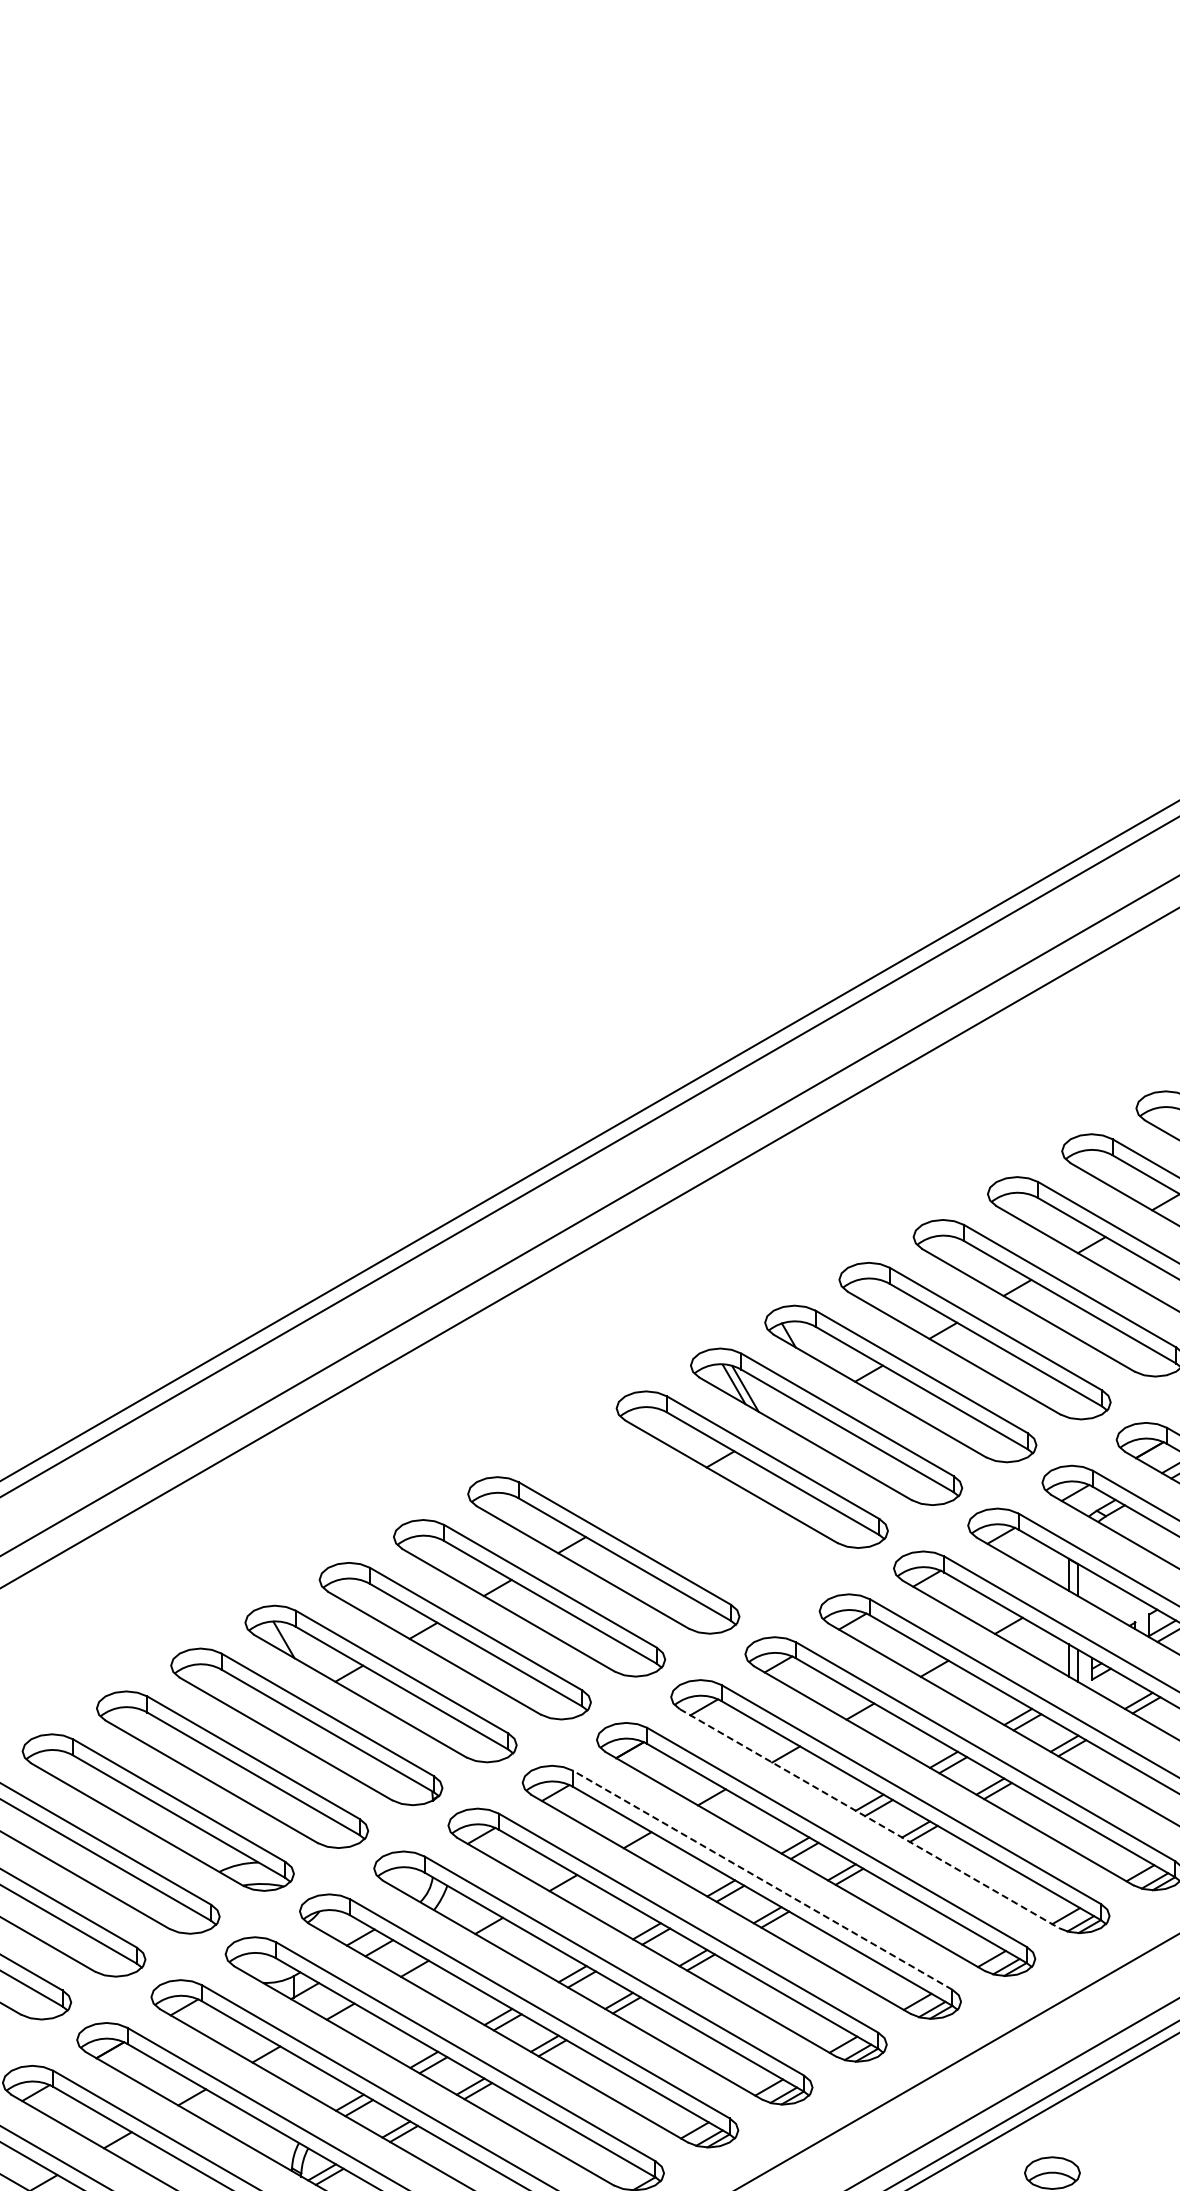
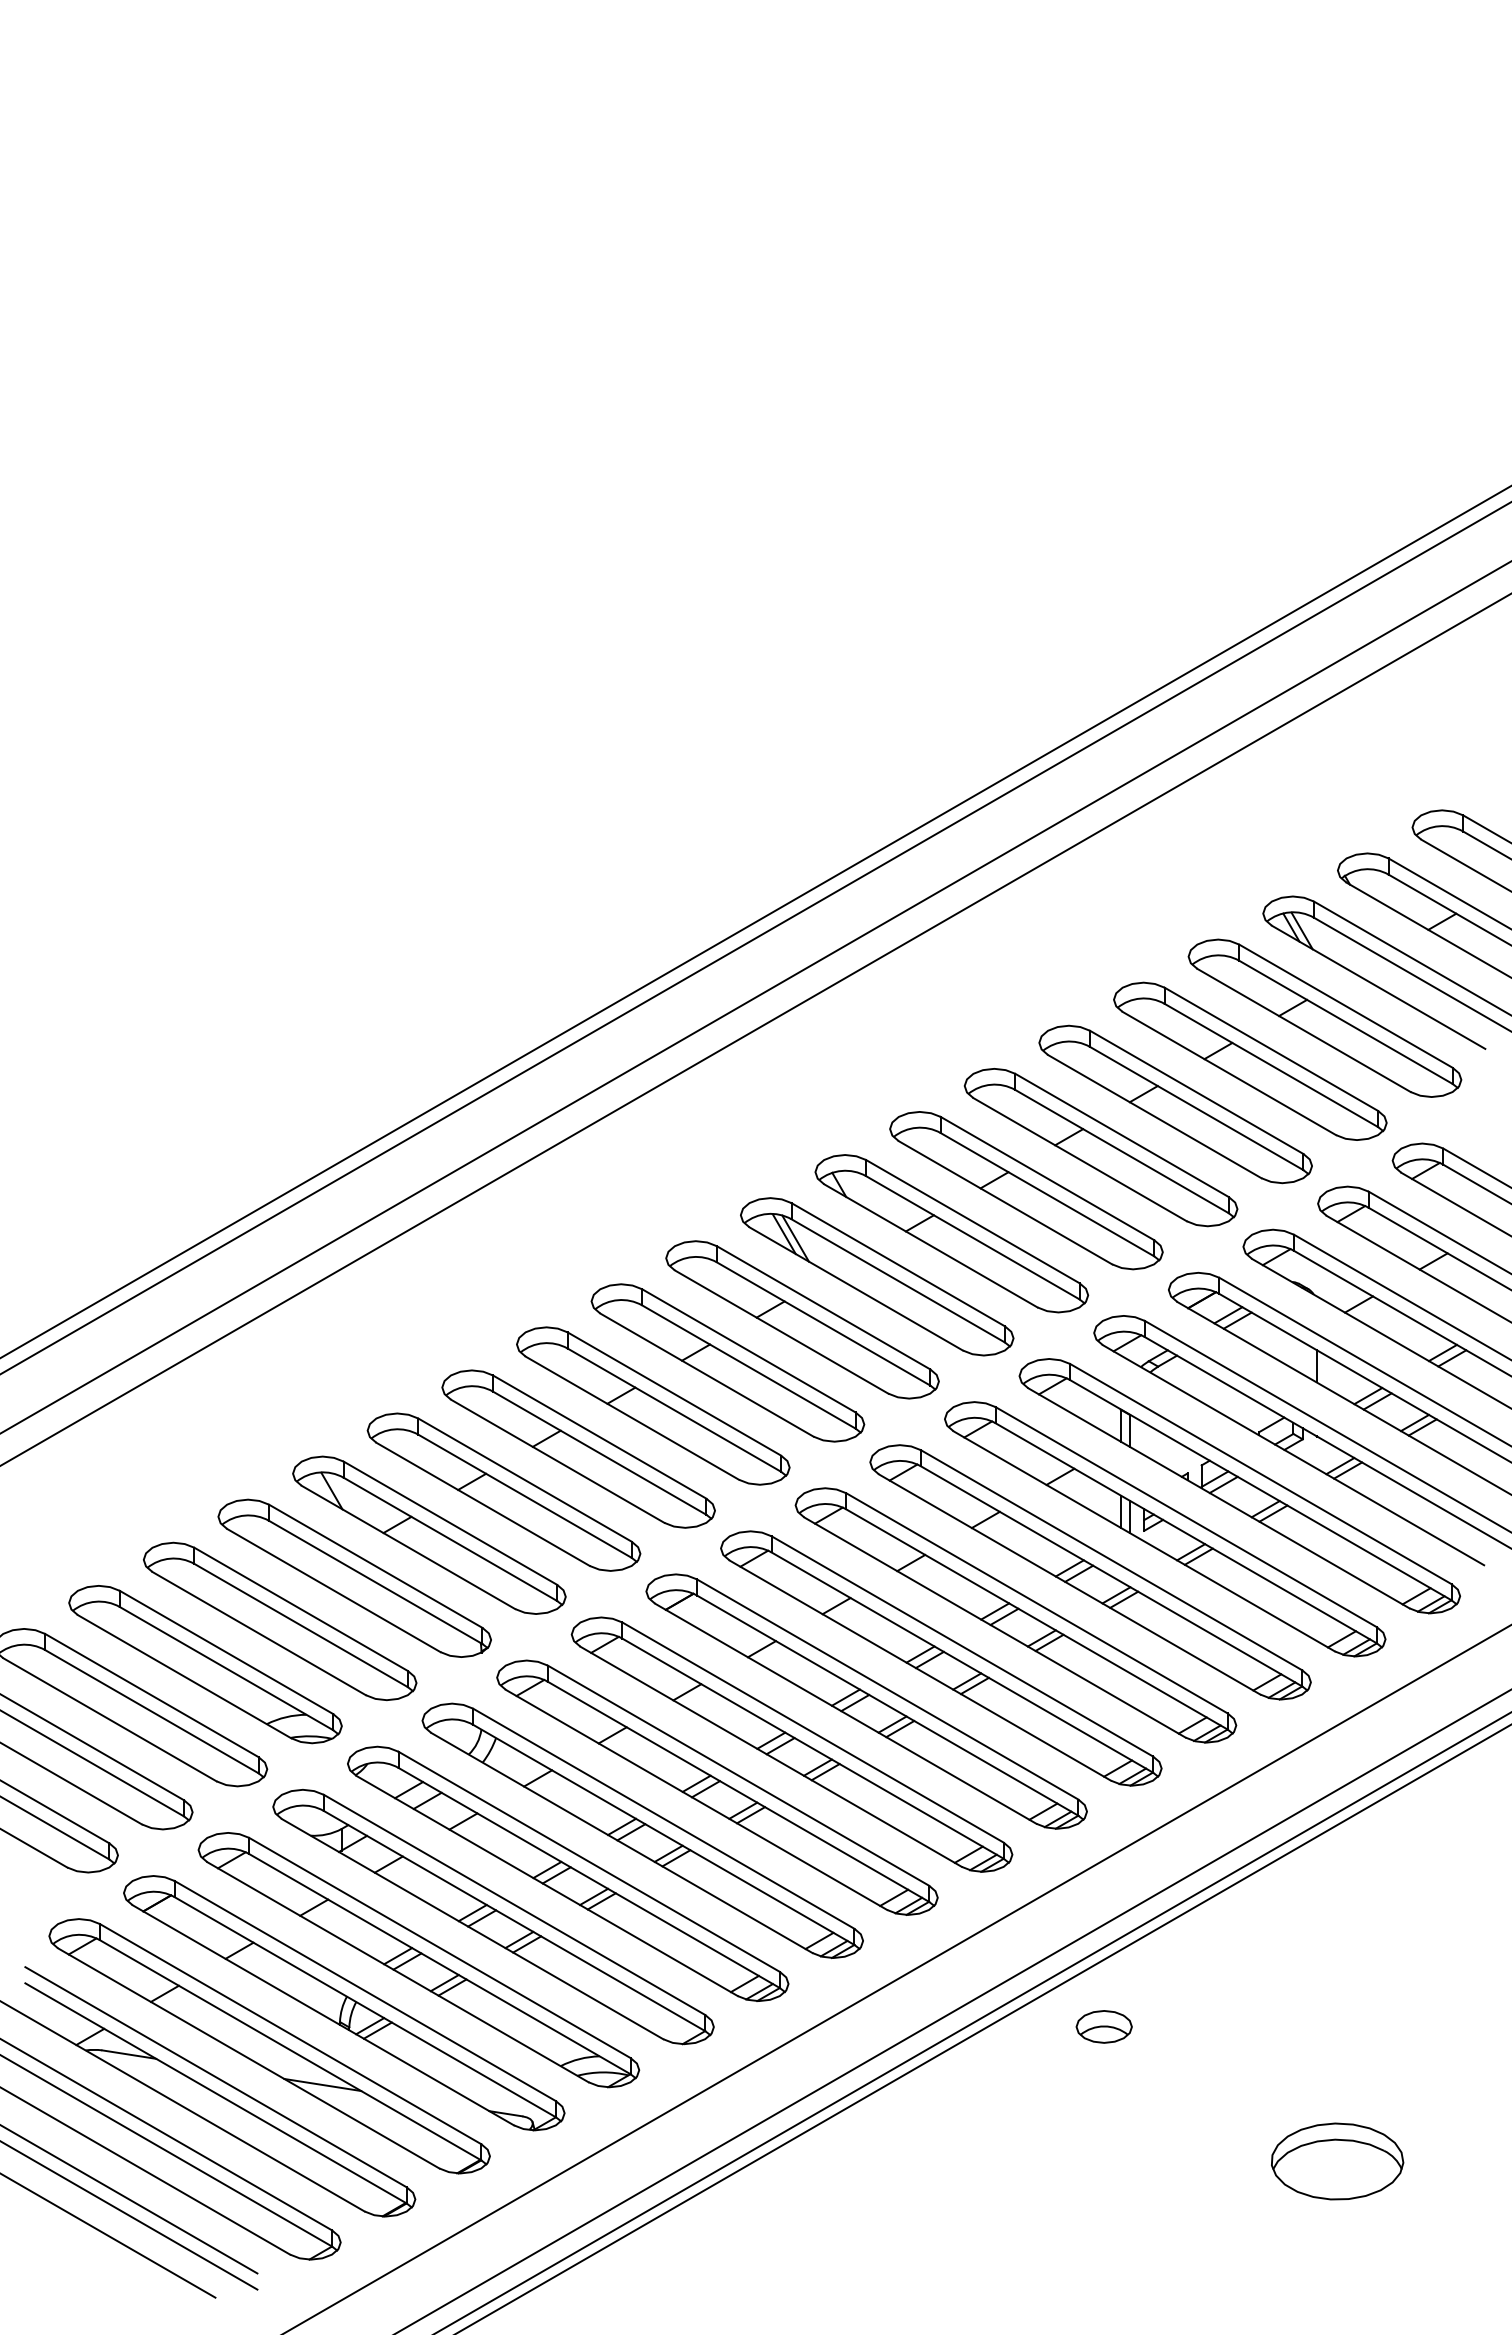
part: (677, 1512) -> (727, 1362), added
line: (869, 1818) -> (920, 1670), dashed -> solid
line: (762, 1880) -> (812, 1732), dashed -> solid

